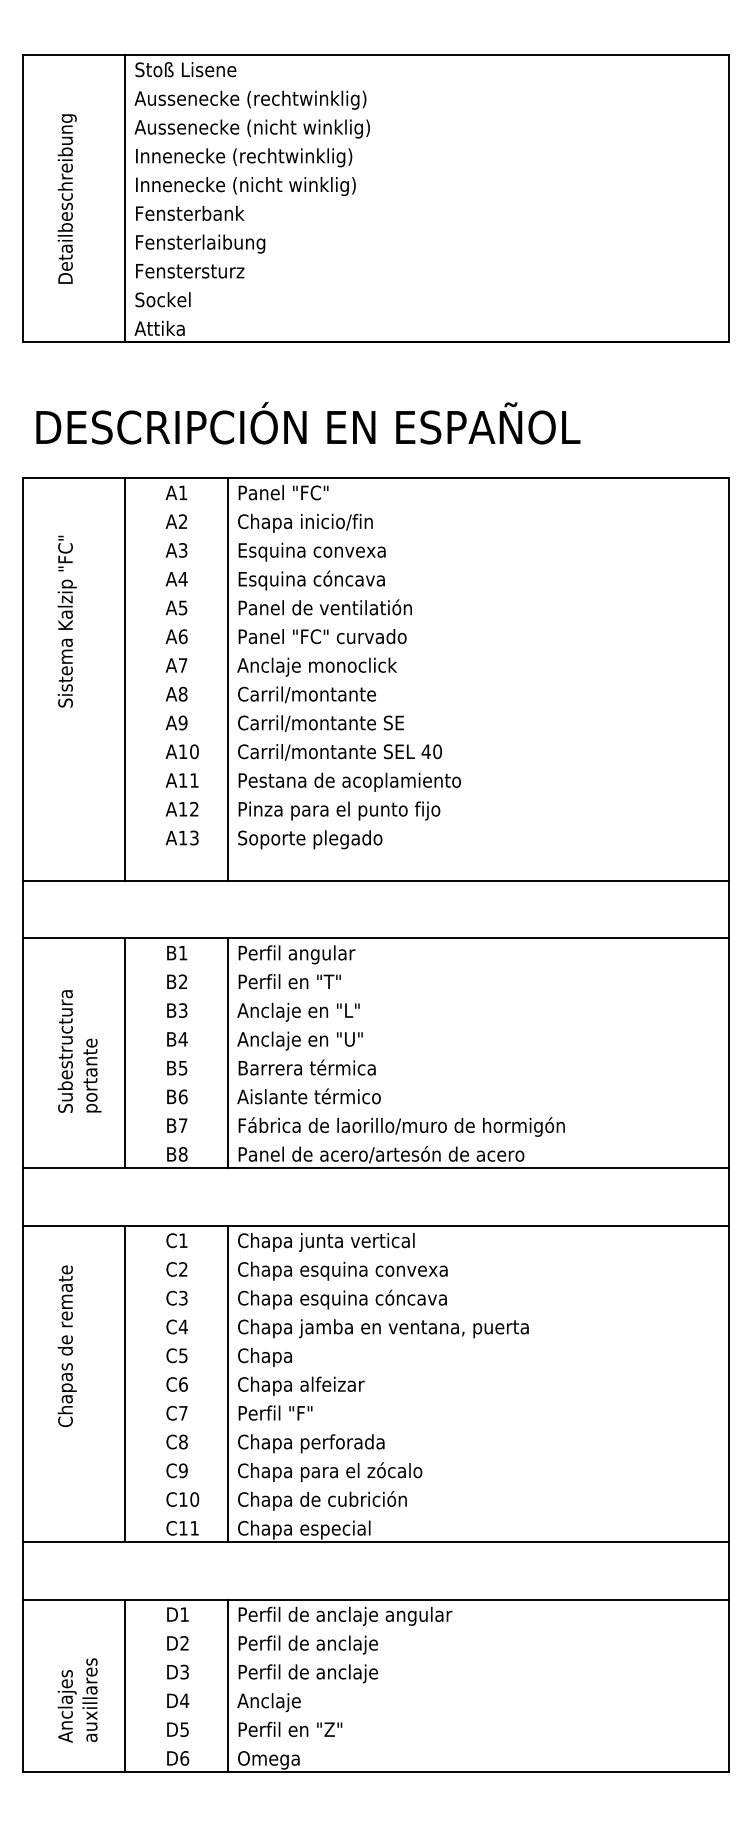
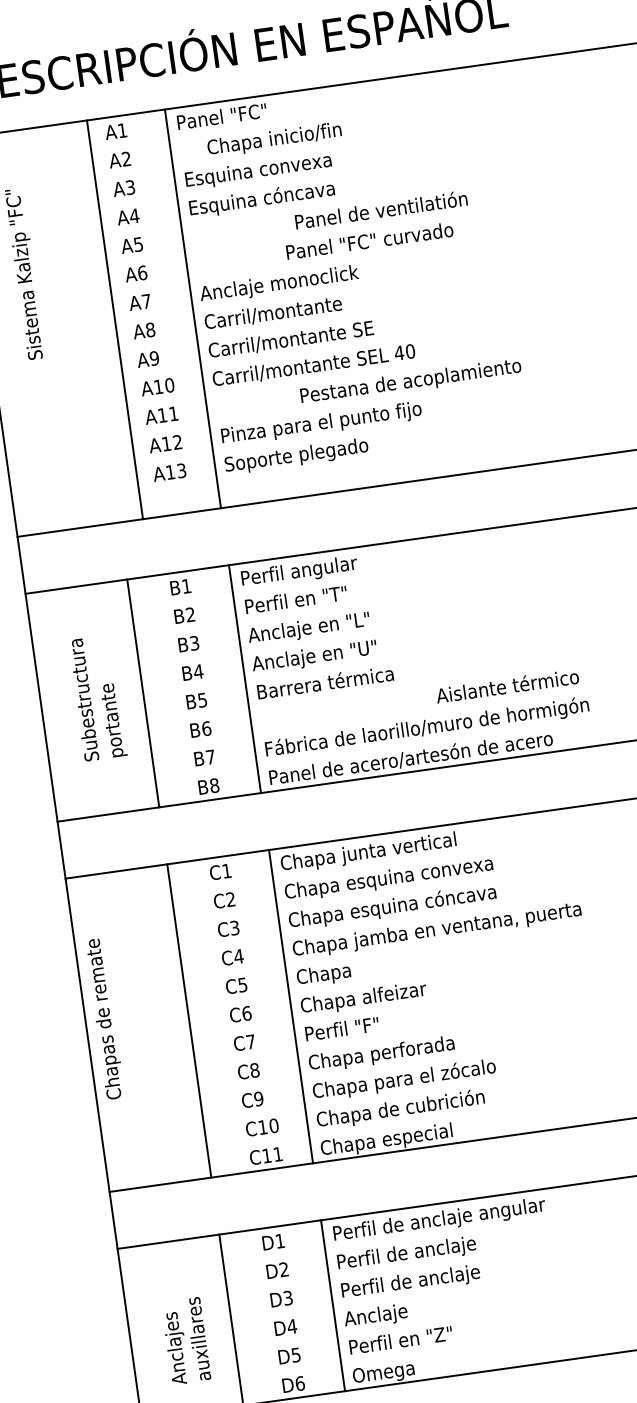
text: (305, 523) -> (274, 140), moved
text: (324, 607) -> (380, 210), moved
text: (322, 636) -> (369, 240), moved
line: (125, 678) -> (115, 319), moved
text: (349, 781) -> (410, 381), moved
text: (308, 1096) -> (506, 686), moved
text: (66, 1346) -> (104, 1019), moved

